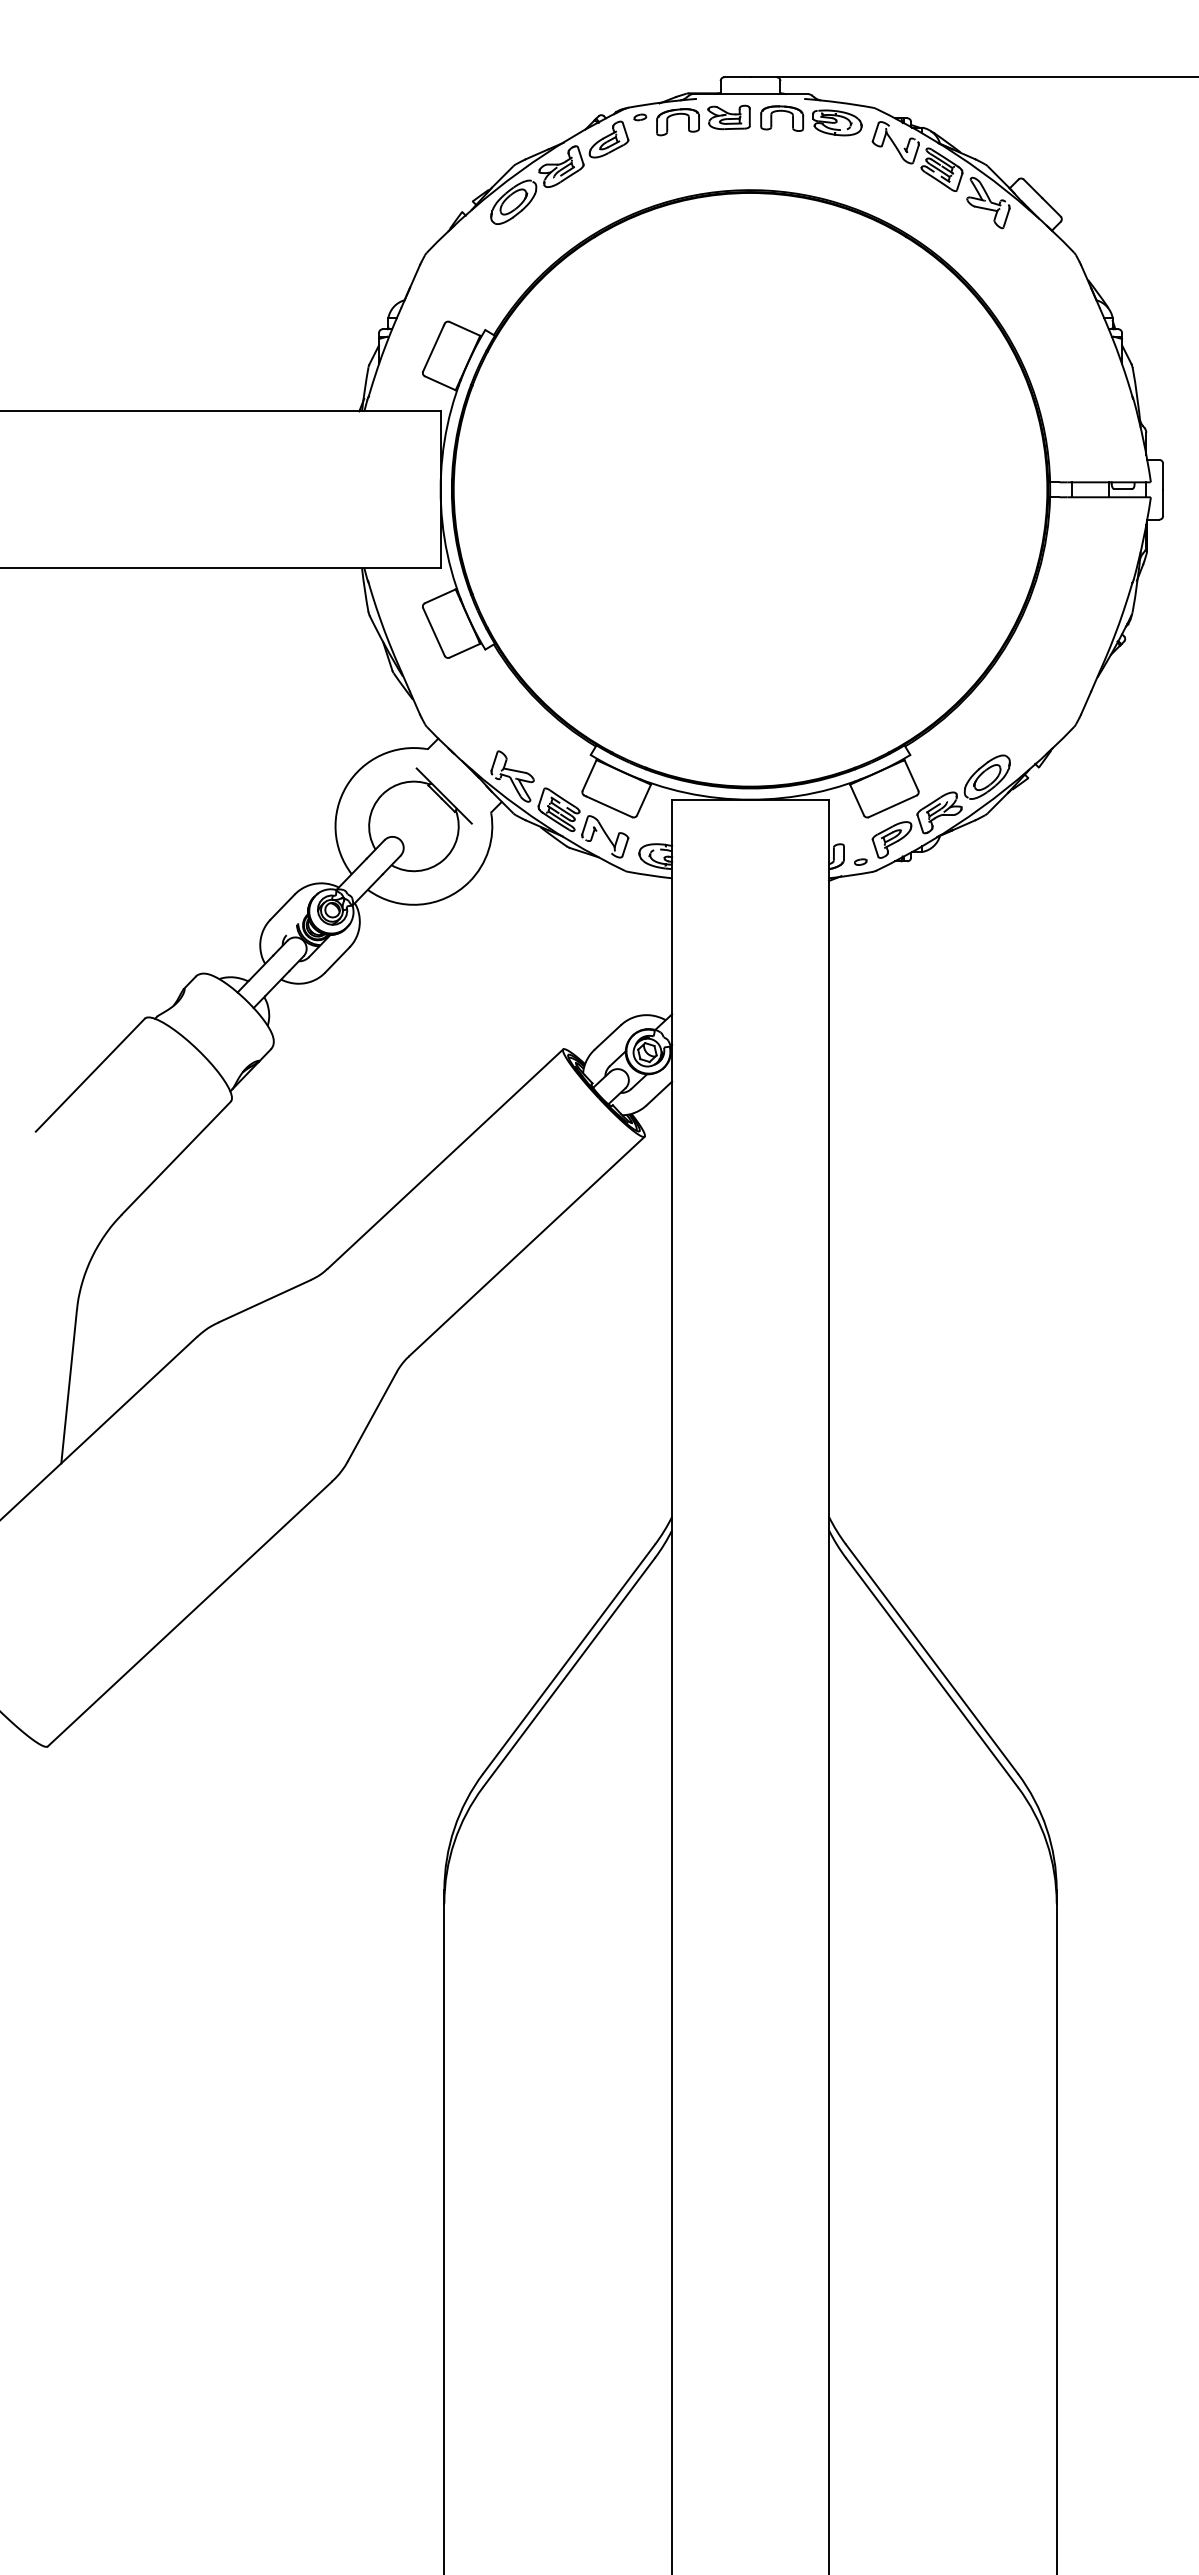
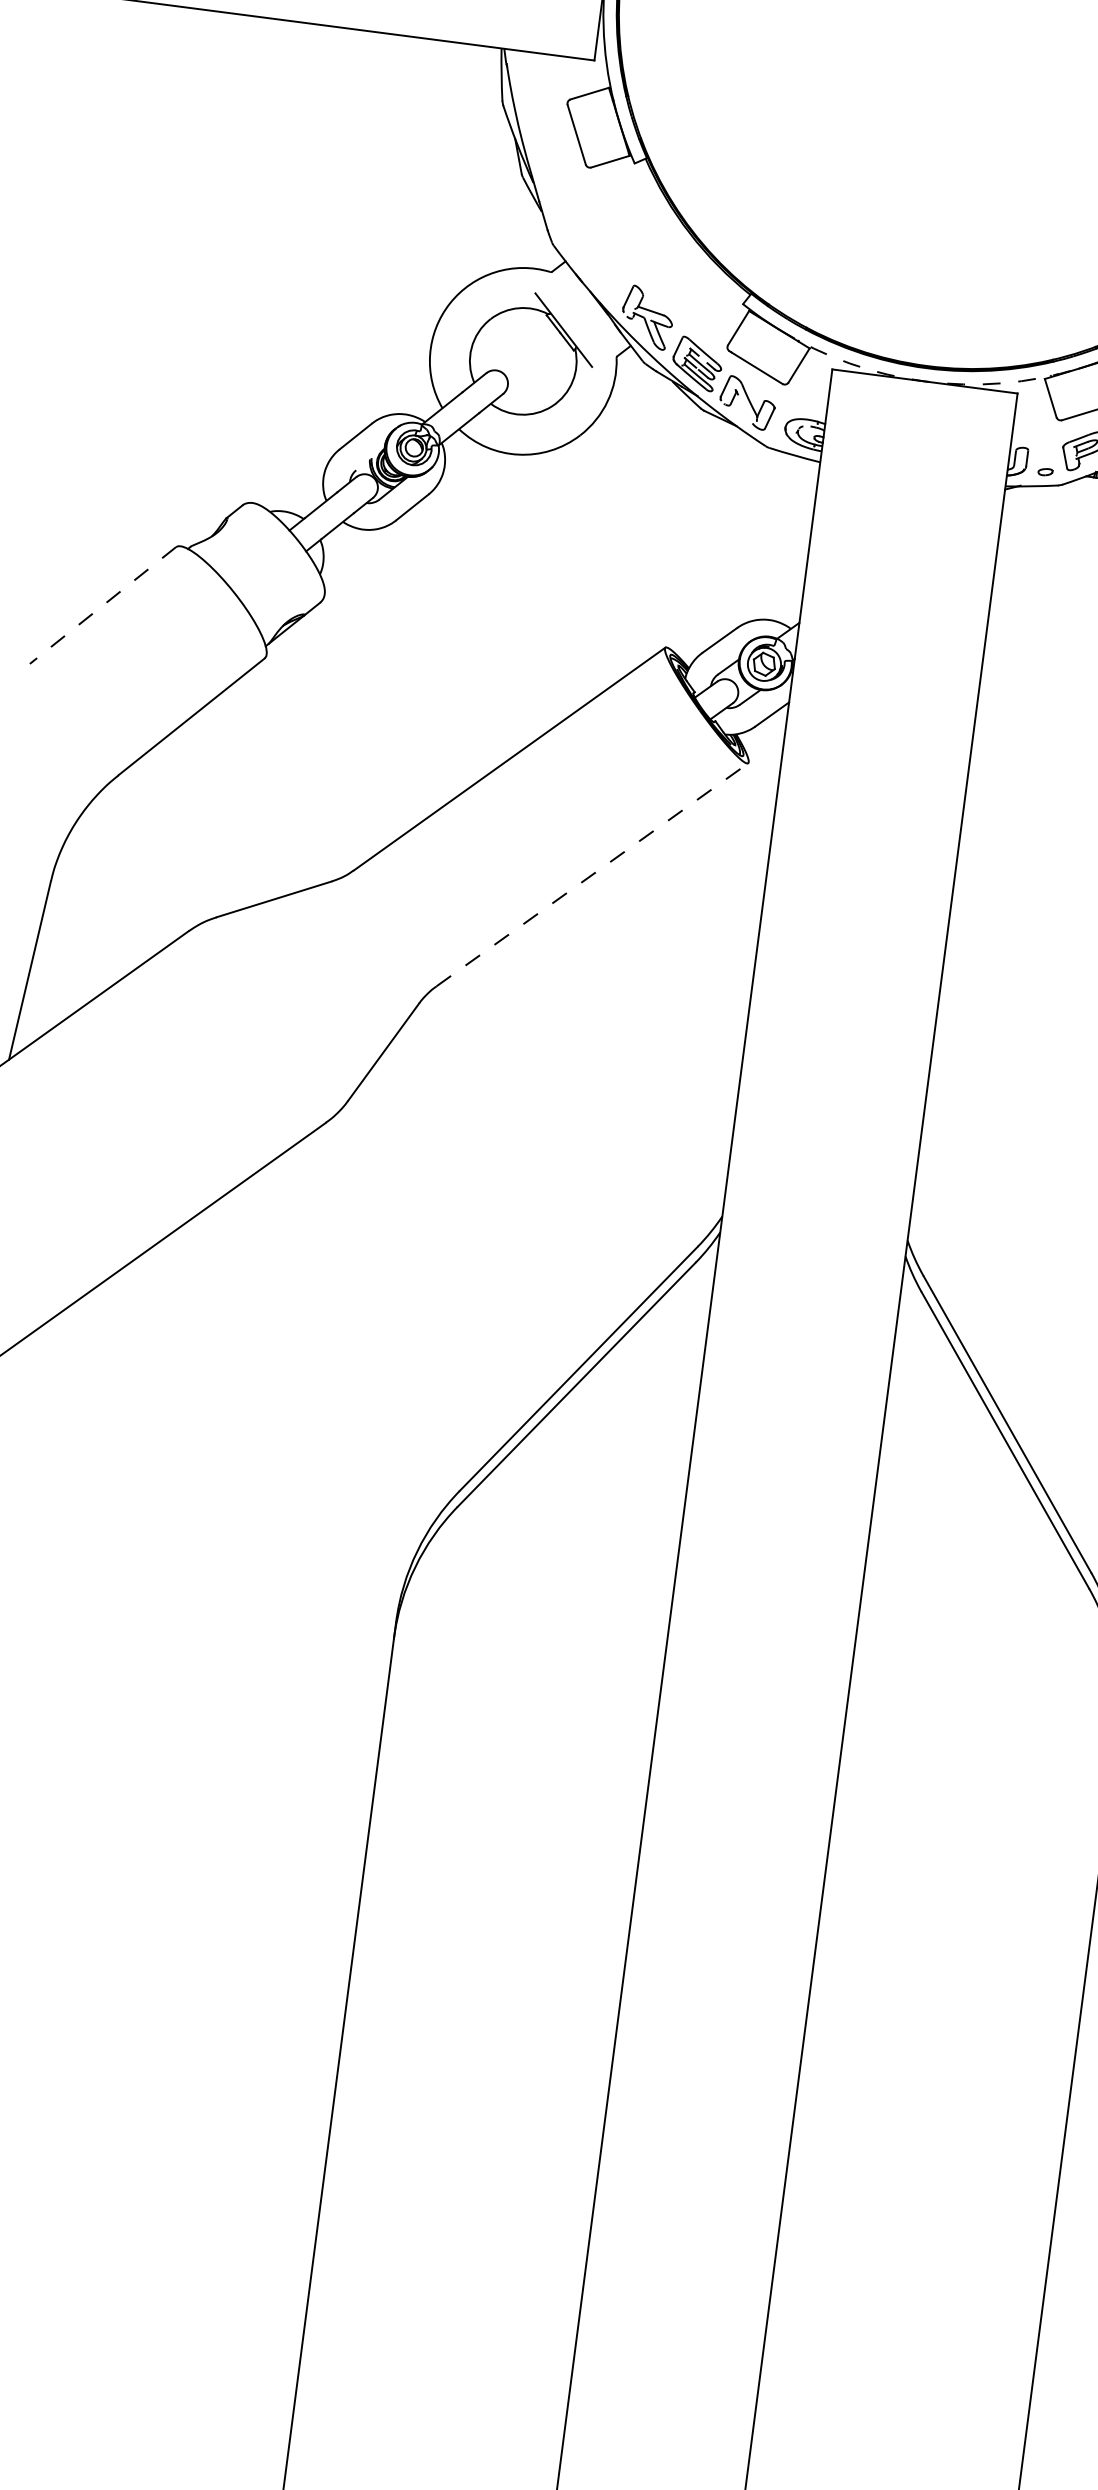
arc: (750, 799) -> (924, 381), solid -> dashed
line: (90, 1075) -> (103, 605), solid -> dashed
line: (527, 1246) -> (592, 874), solid -> dashed

